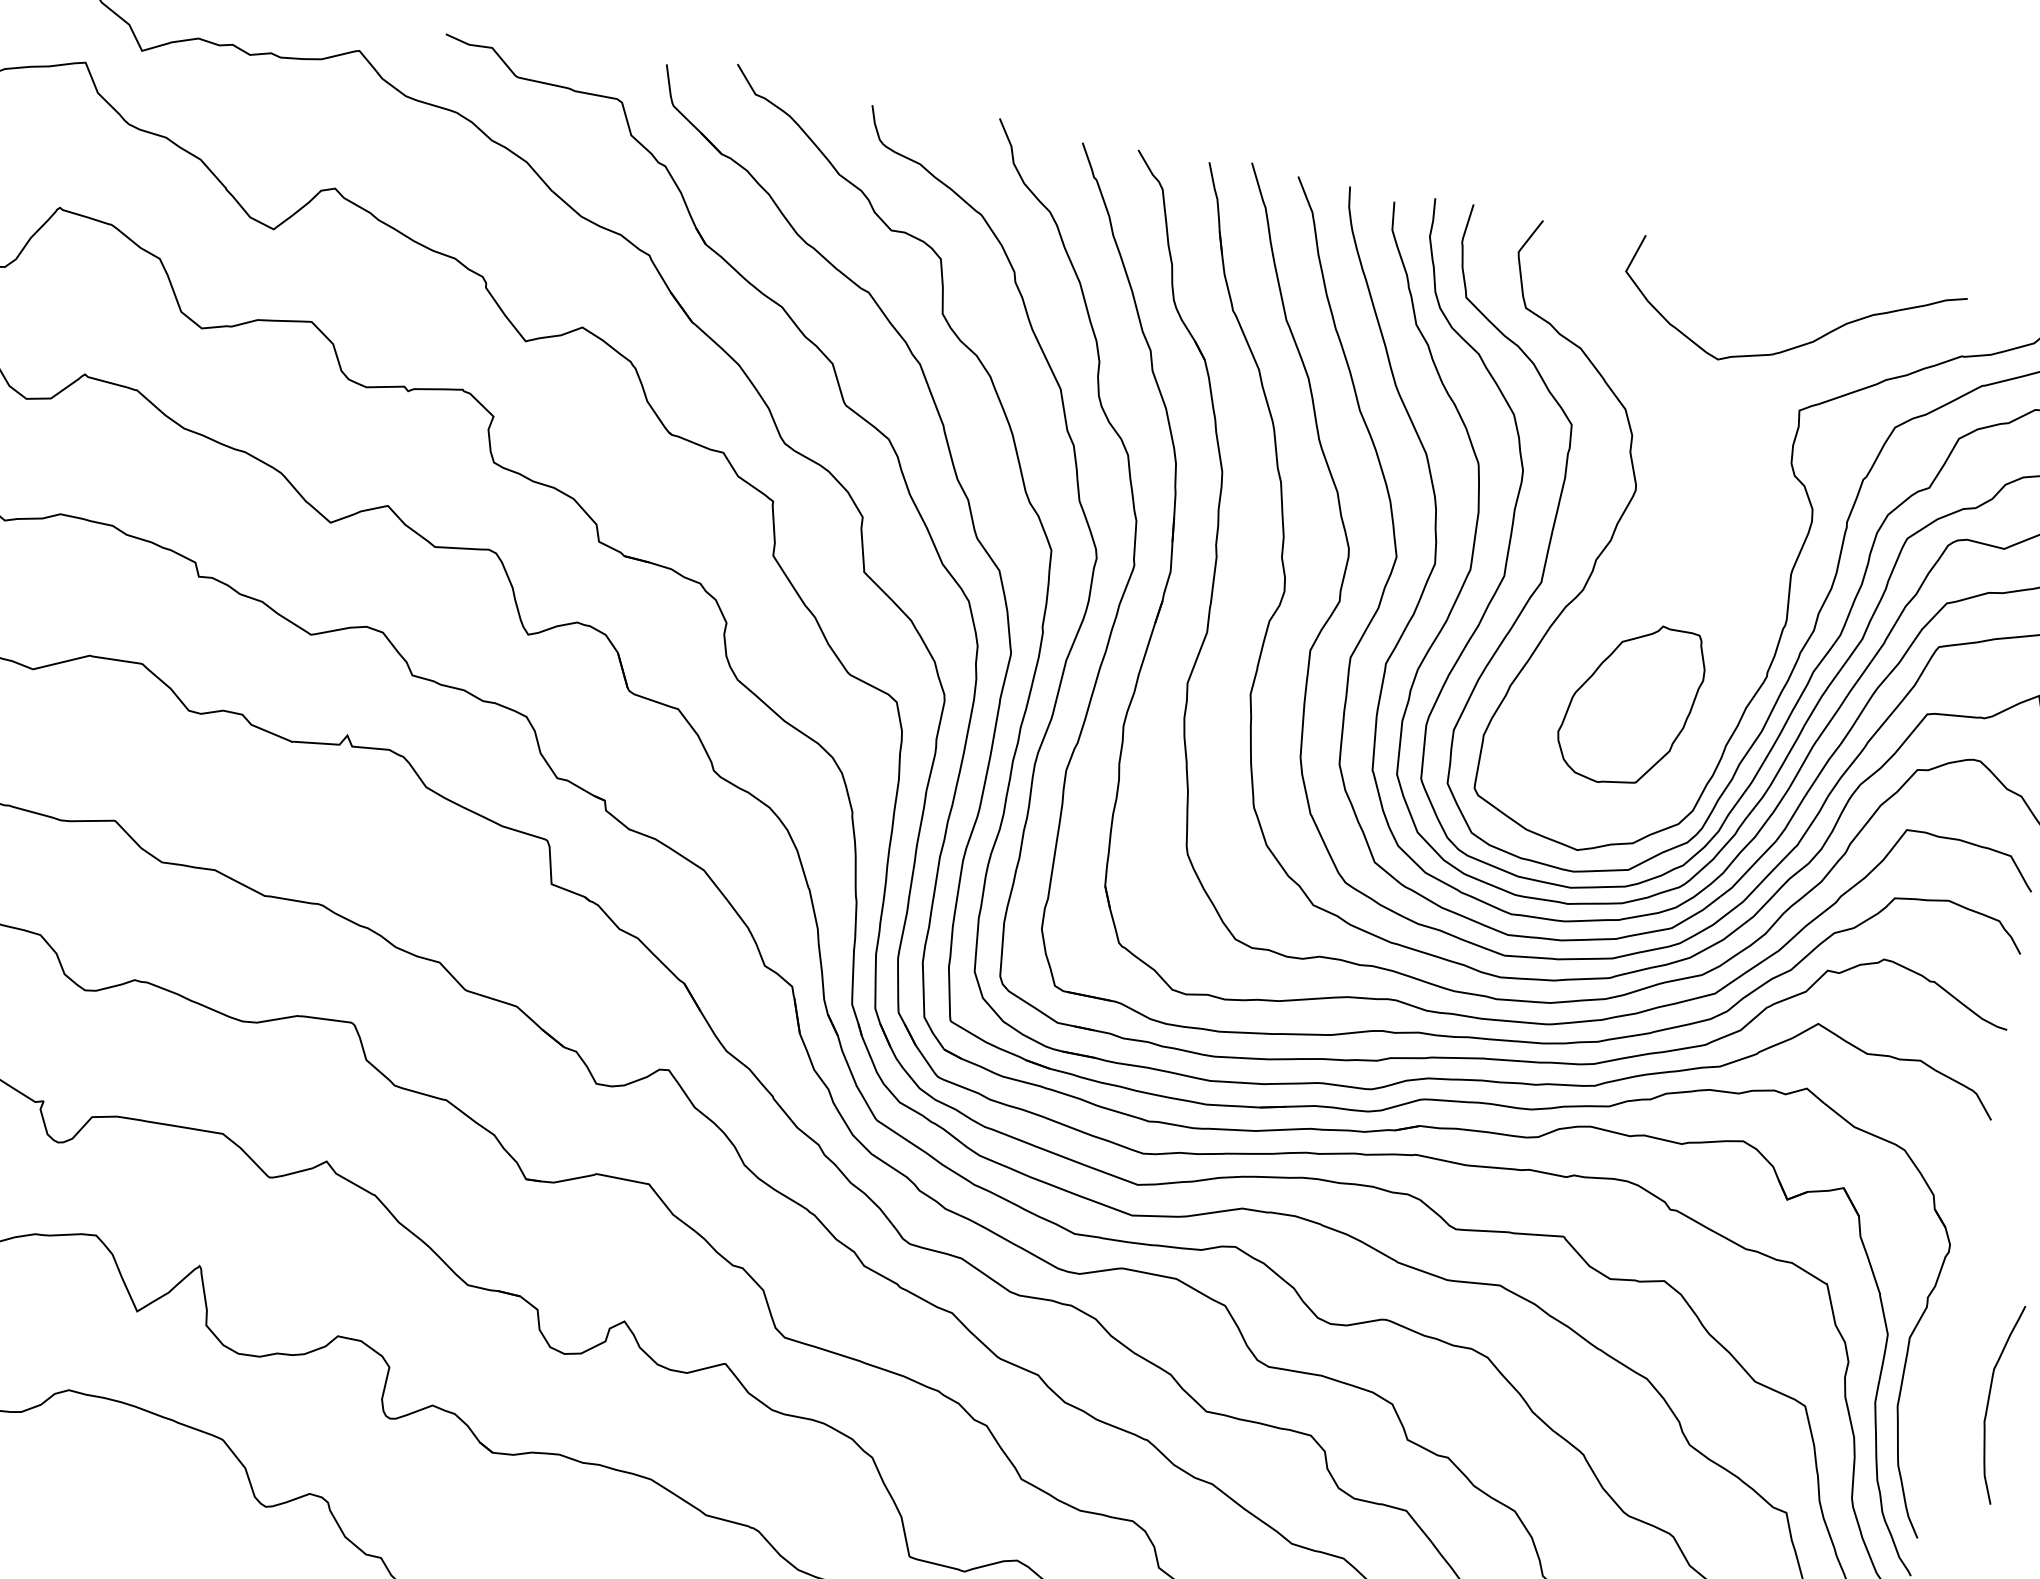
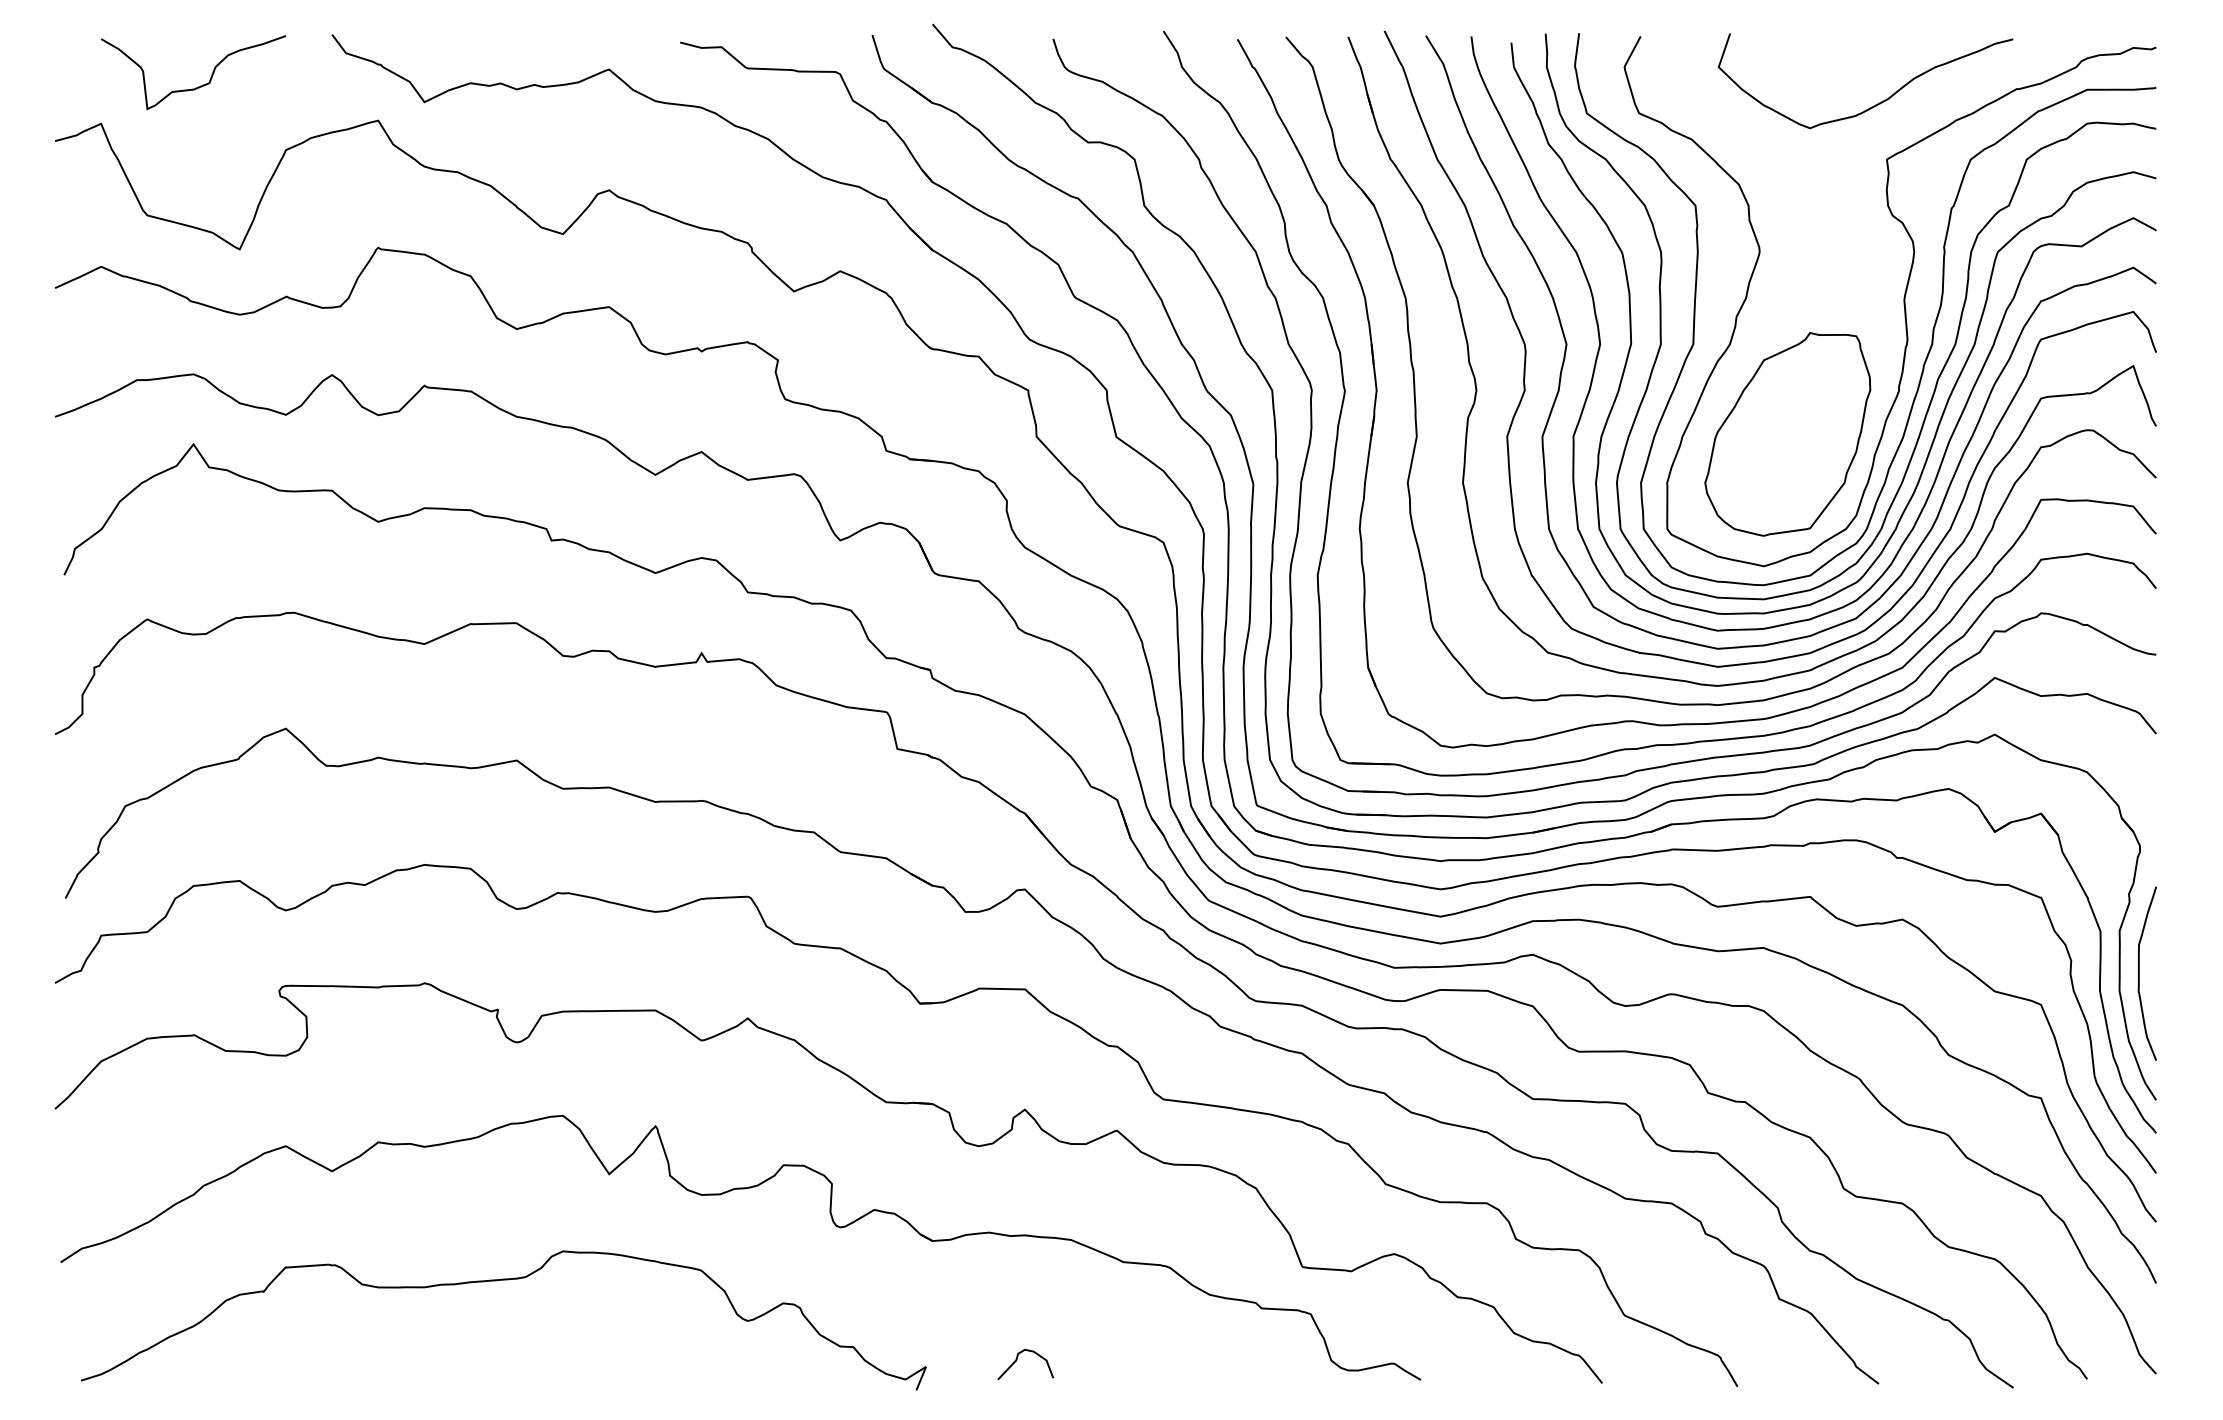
part: (1630, 704) -> (1787, 434), size x1.43
curve: (1988, 1401) -> (2139, 973), moved

